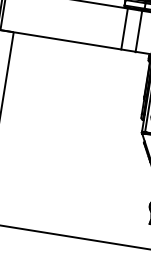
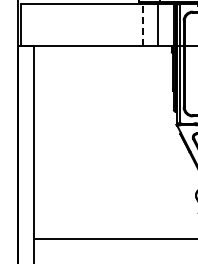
line: (124, 28) -> (143, 24), solid -> dashed

